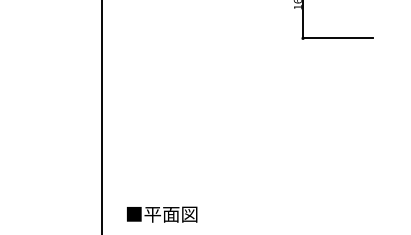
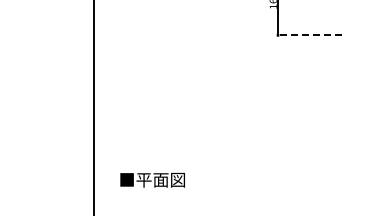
line: (337, 38) -> (309, 35), solid -> dashed
text: (161, 214) -> (152, 180), moved

